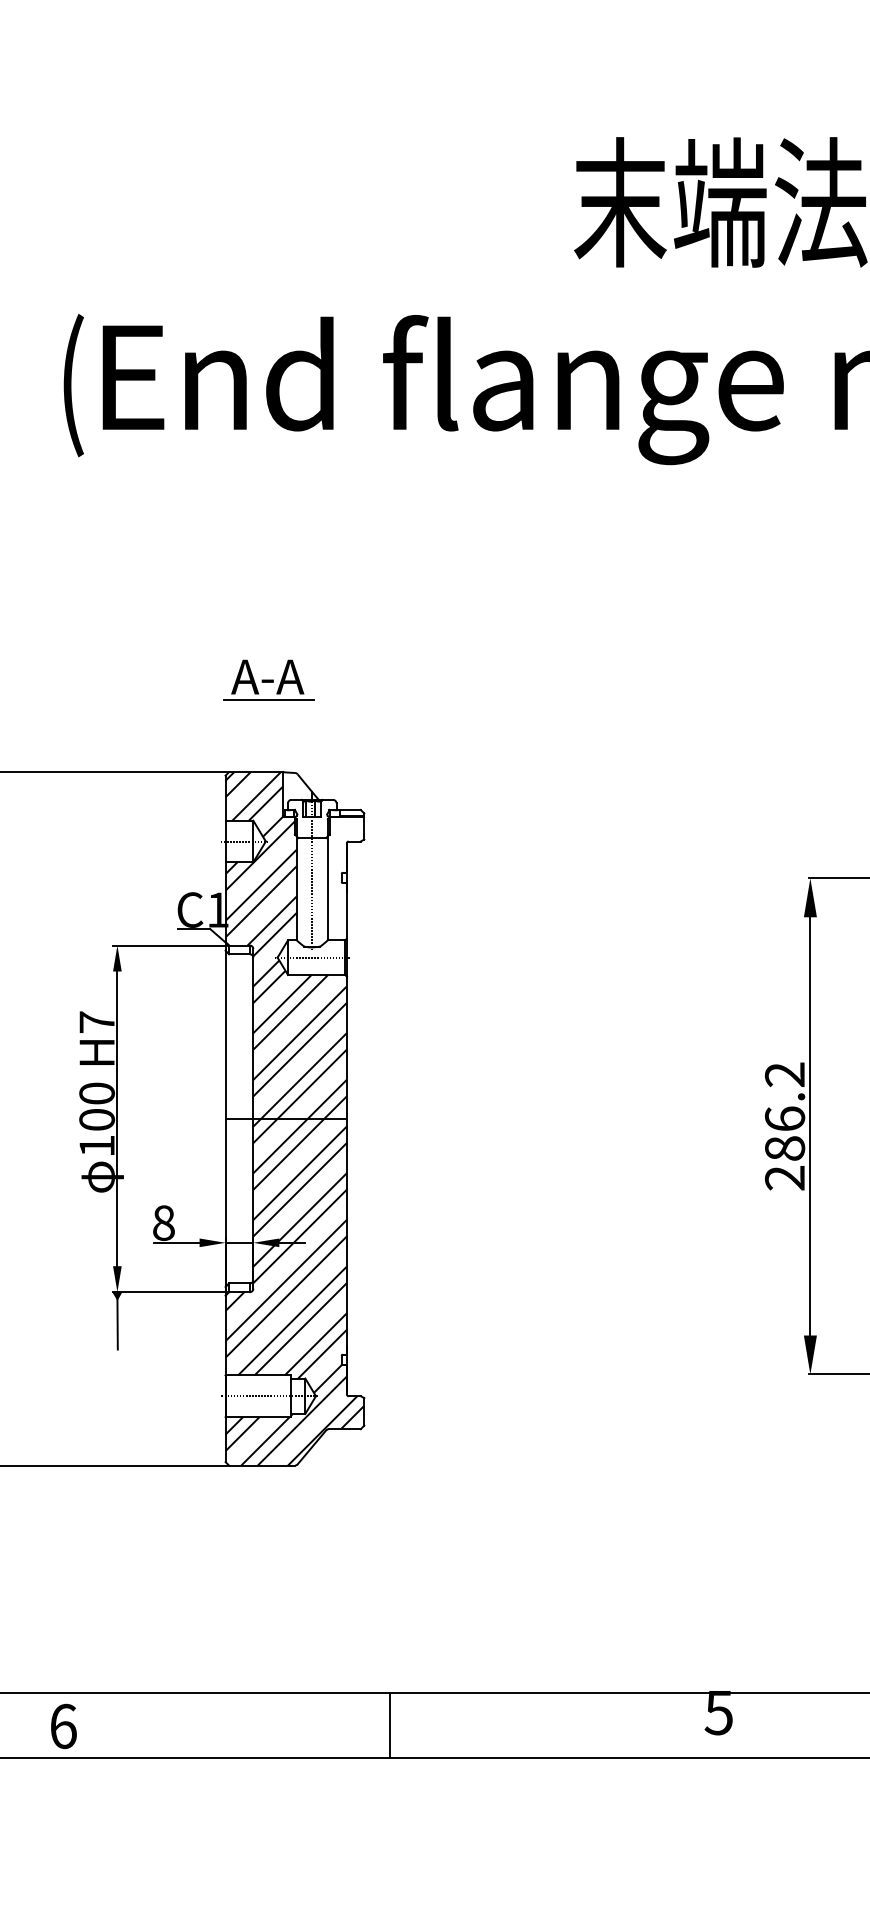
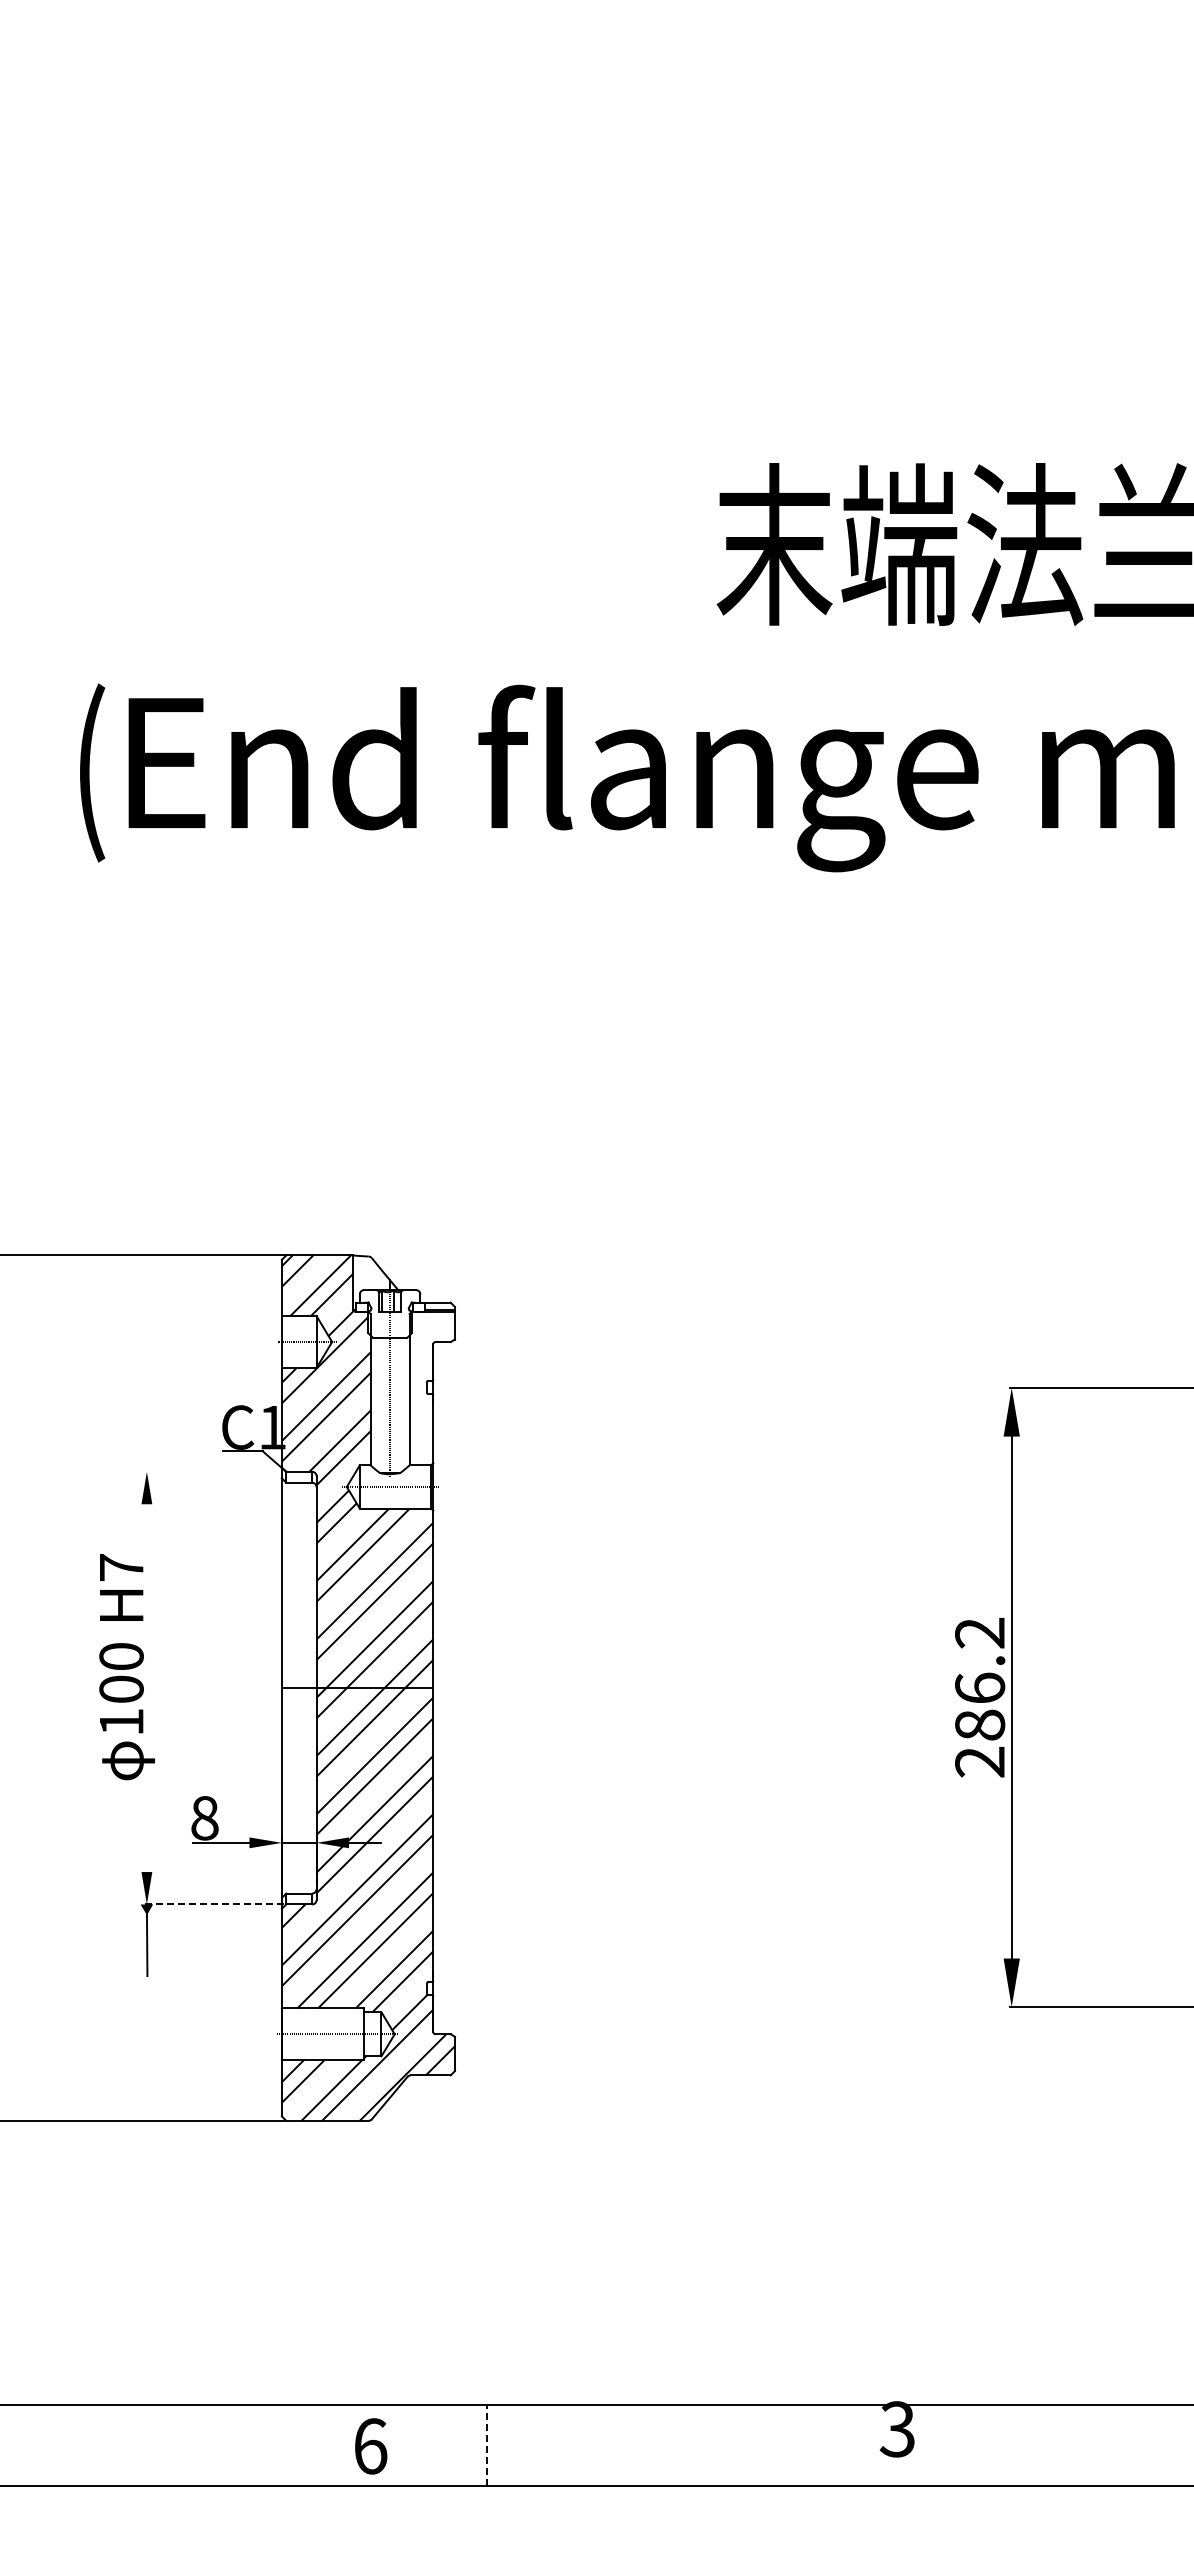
part: (268, 680) -> (335, 1140), removed
line: (169, 945) -> (212, 1471), removed
line: (117, 1119) -> (146, 1688), removed
line: (169, 1292) -> (212, 1904), solid -> dashed
text: (718, 1712) -> (896, 2429), 5 -> 3
line: (390, 1725) -> (487, 2445), solid -> dashed
text: (64, 1726) -> (371, 2446), moved

